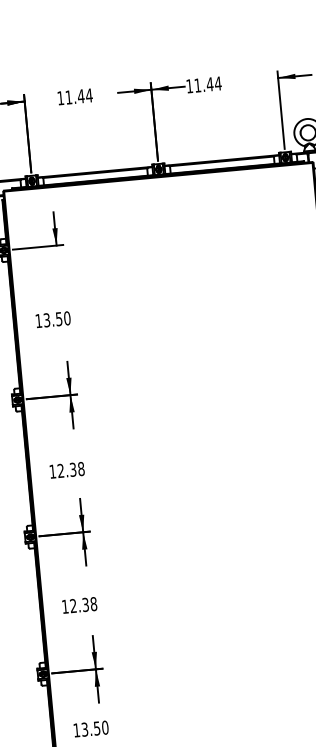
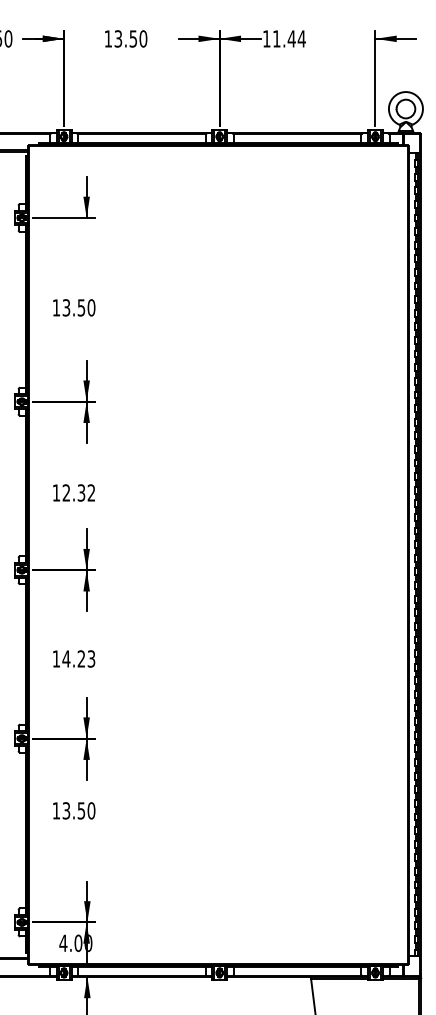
text: (78, 96) -> (130, 38), 11.44 -> 13.50
text: (81, 468) -> (91, 492), 12.38 -> 12.32
text: (83, 604) -> (78, 658), 12.38 -> 14.23

